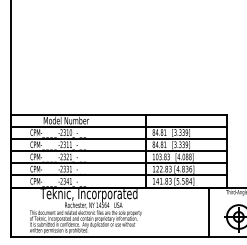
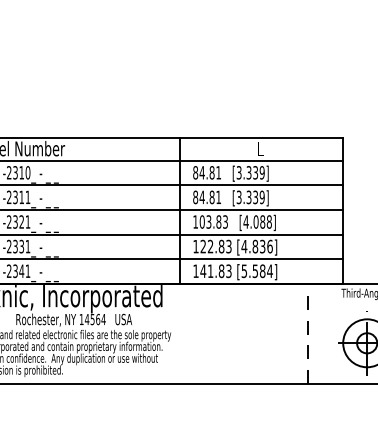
line: (209, 212) -> (307, 334), solid -> dashed

